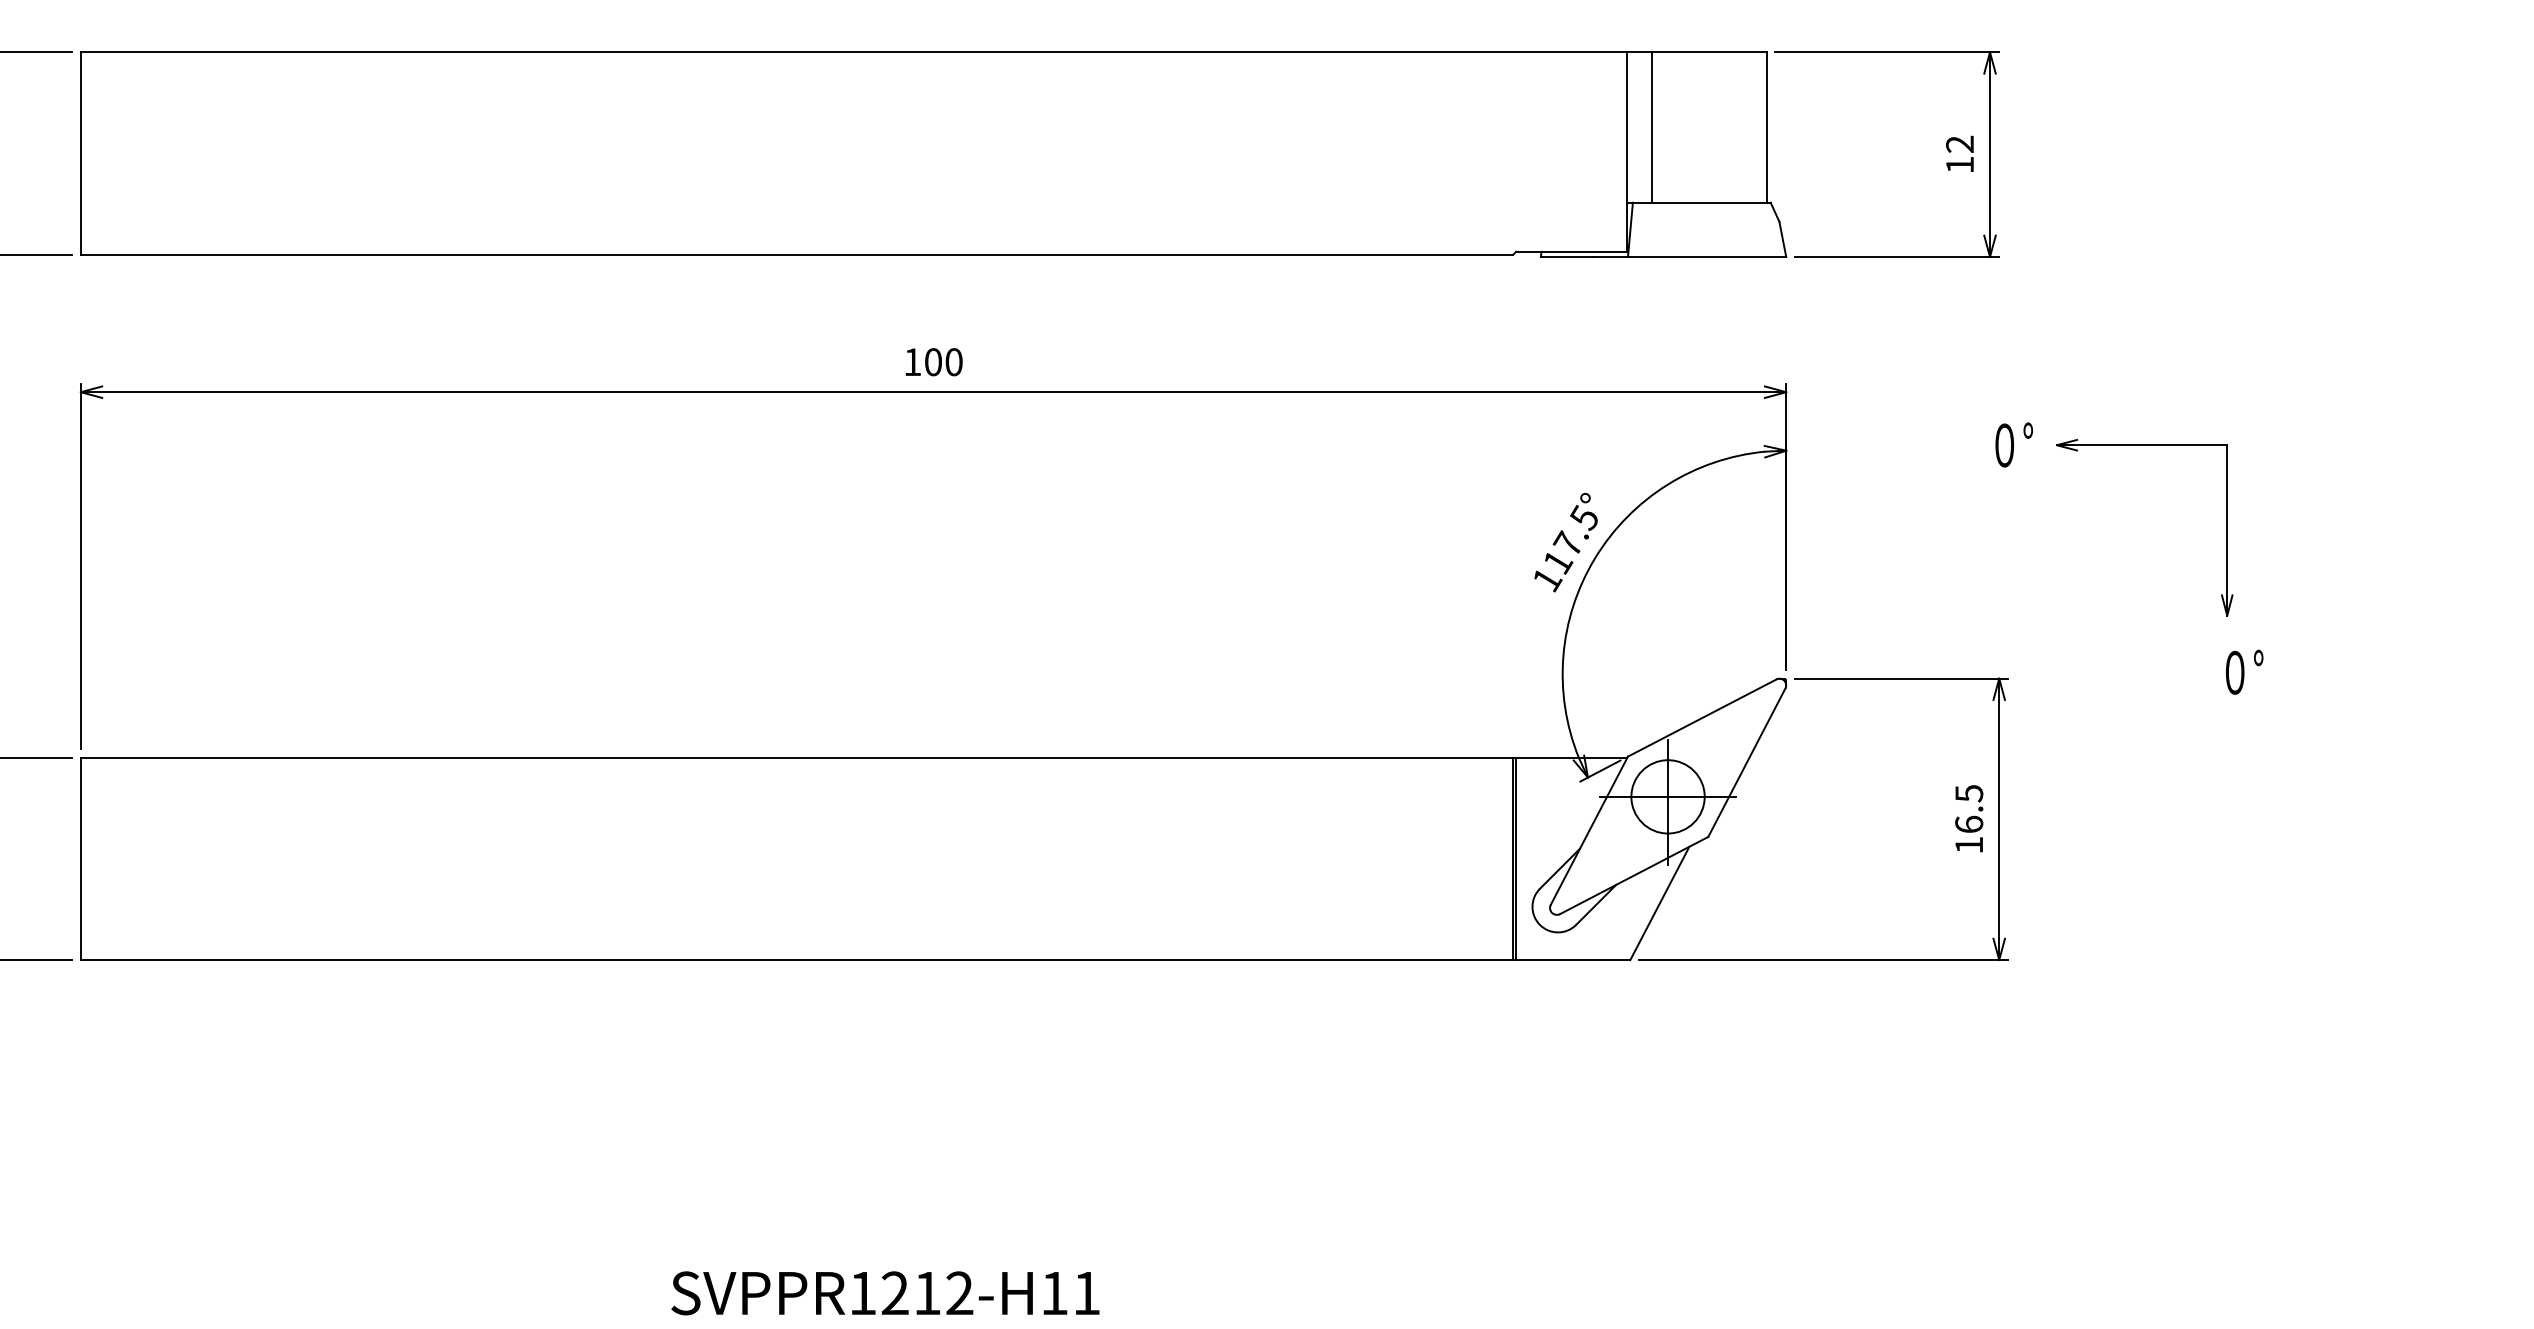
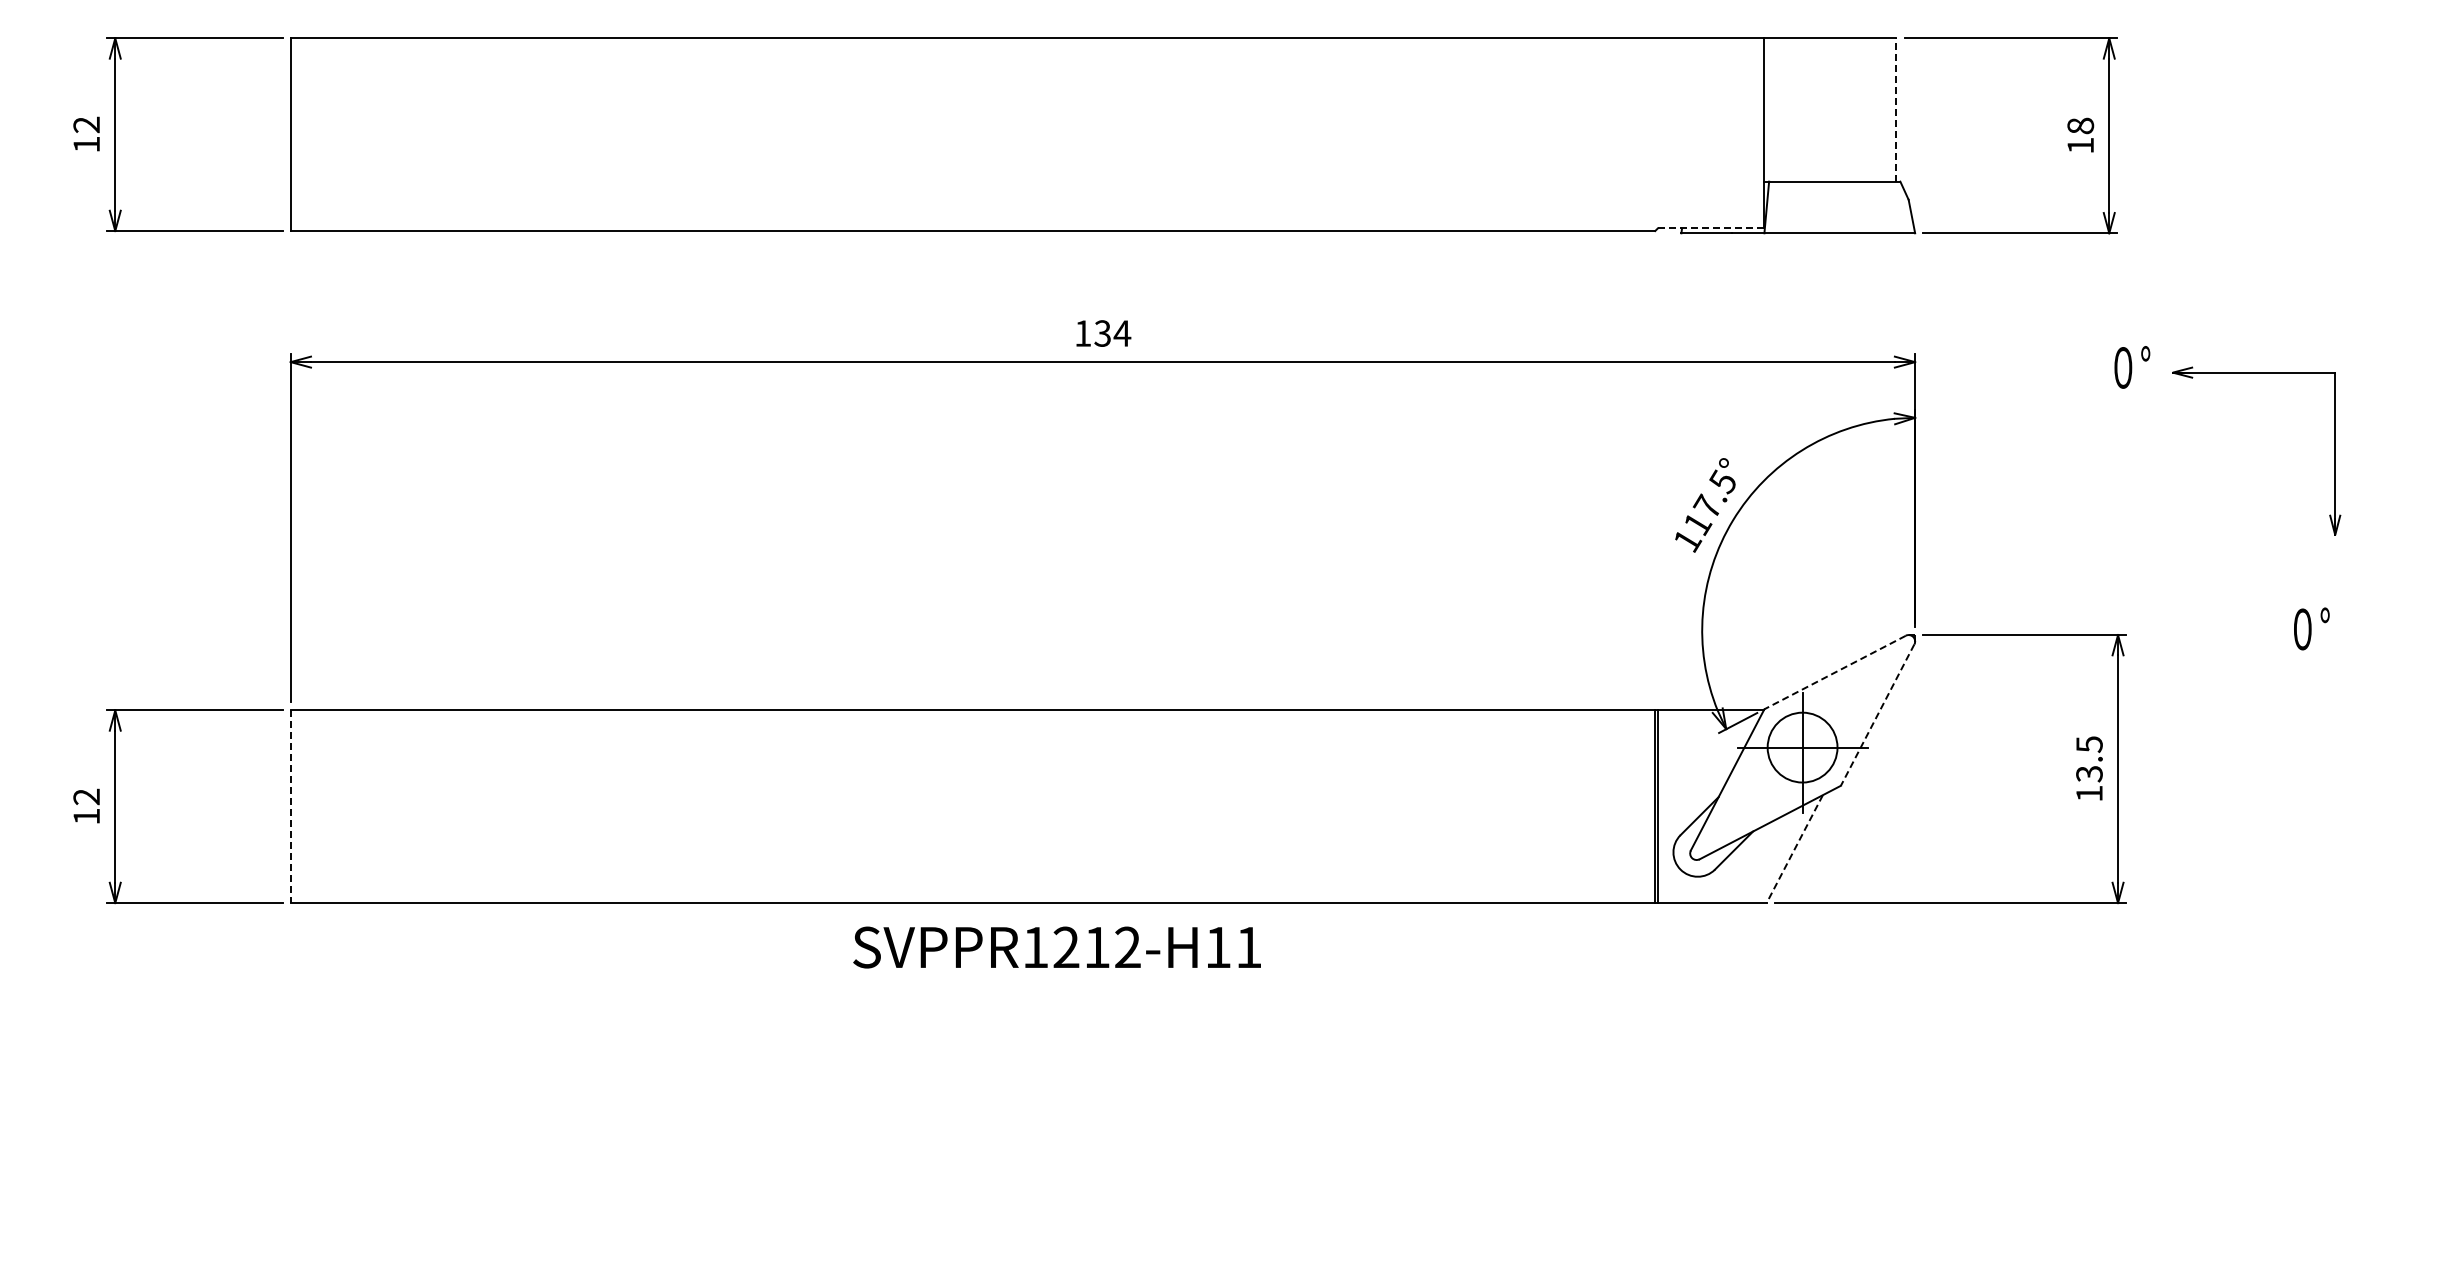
line: (1652, 126) -> (1787, 109), removed
line: (1766, 128) -> (1896, 110), solid -> dashed
text: (1959, 143) -> (2080, 125), 12 -> 18
line: (1571, 251) -> (1710, 228), solid -> dashed
text: (943, 362) -> (1112, 333), 100 -> 134
text: (2014, 445) -> (2132, 367), moved
part: (2144, 446) -> (2256, 373), moved
text: (2244, 671) -> (2311, 628), moved
line: (1702, 718) -> (1835, 672), solid -> dashed
line: (1746, 763) -> (1877, 715), solid -> dashed
text: (1969, 824) -> (2089, 773), 16.5 -> 13.5
line: (80, 859) -> (290, 807), solid -> dashed
line: (1659, 903) -> (1794, 849), solid -> dashed
text: (884, 1293) -> (1056, 947), moved

